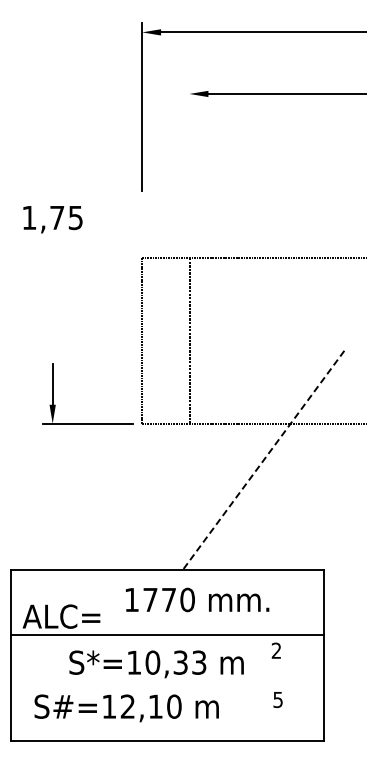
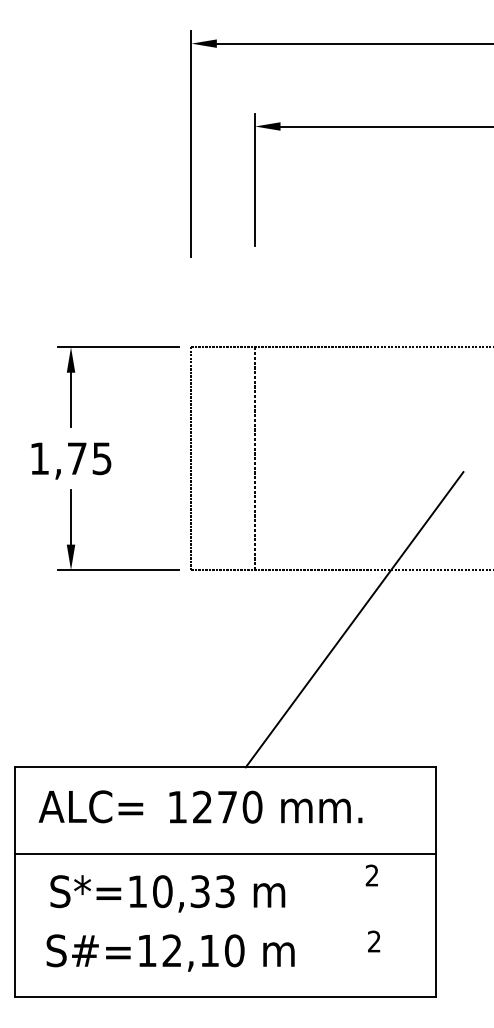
line: (189, 133) -> (255, 179), added
text: (52, 219) -> (70, 460), moved
part: (87, 258) -> (117, 347), added
line: (263, 460) -> (354, 619), dashed -> solid
text: (150, 599) -> (202, 806), 1770 -> 1270
text: (61, 616) -> (90, 806), moved
text: (156, 664) -> (167, 894), moved
text: (277, 699) -> (373, 941), 5 -> 2

